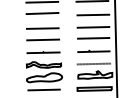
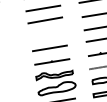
line: (42, 28) -> (47, 36), removed

